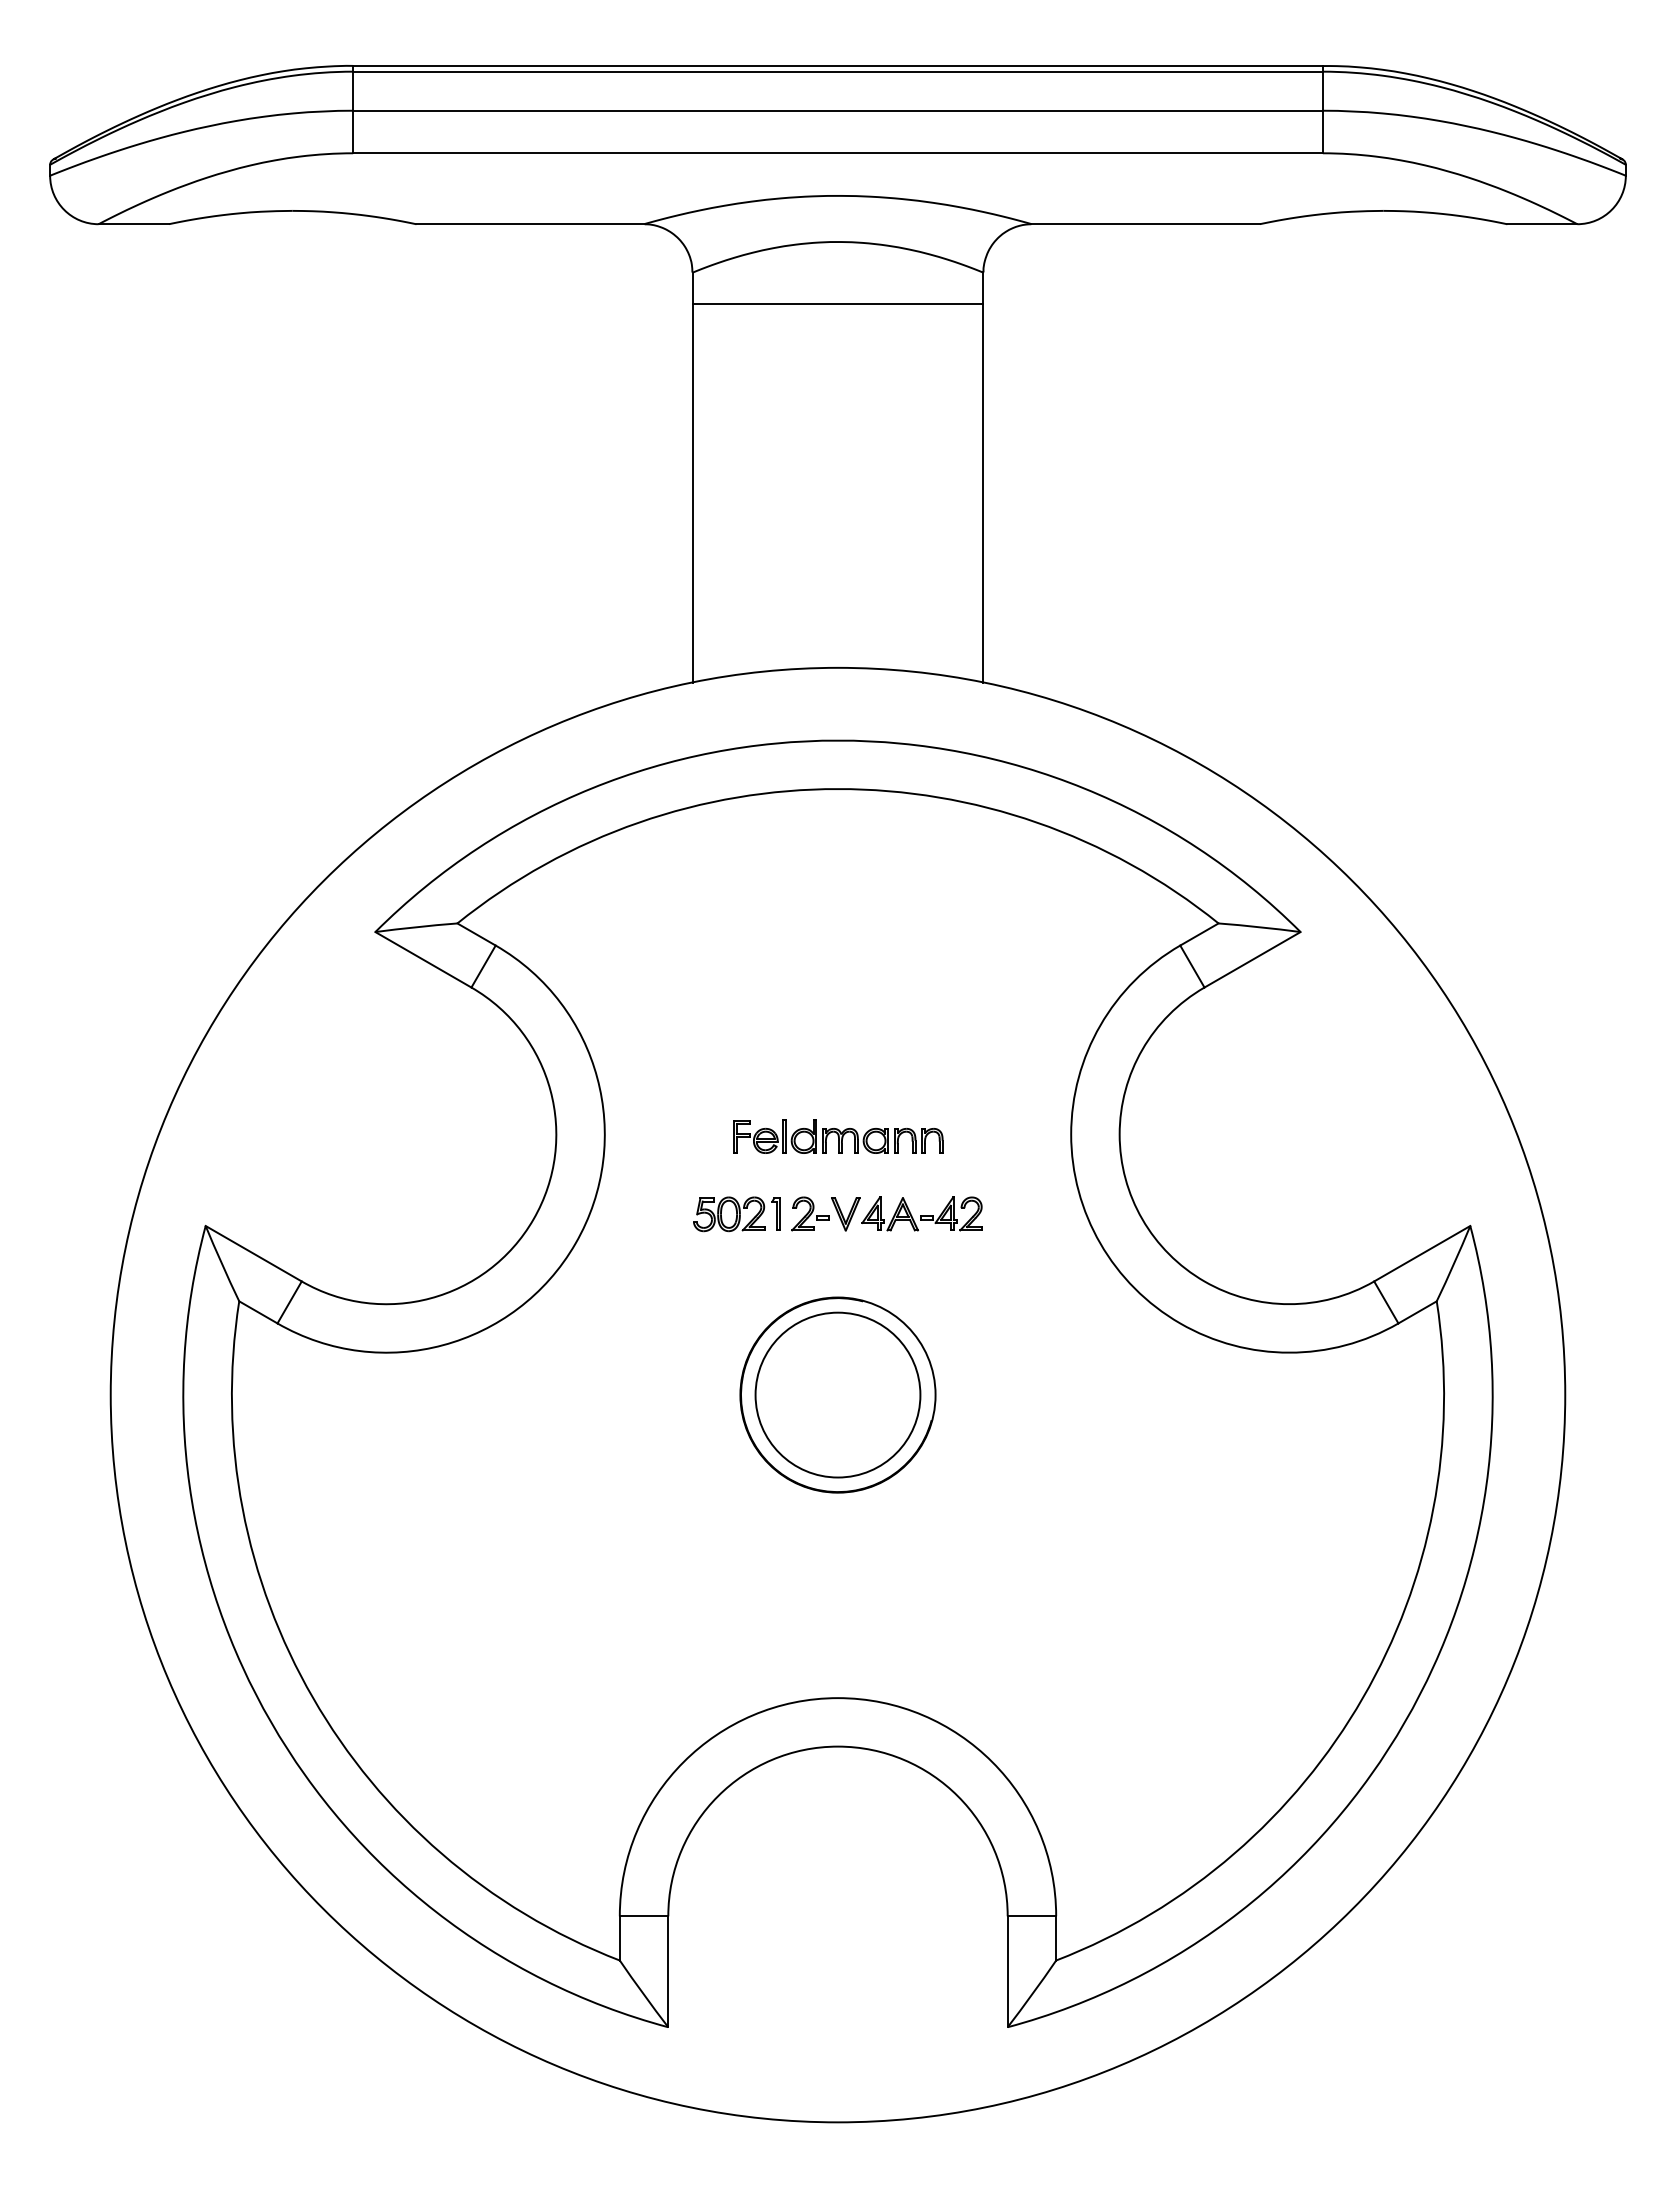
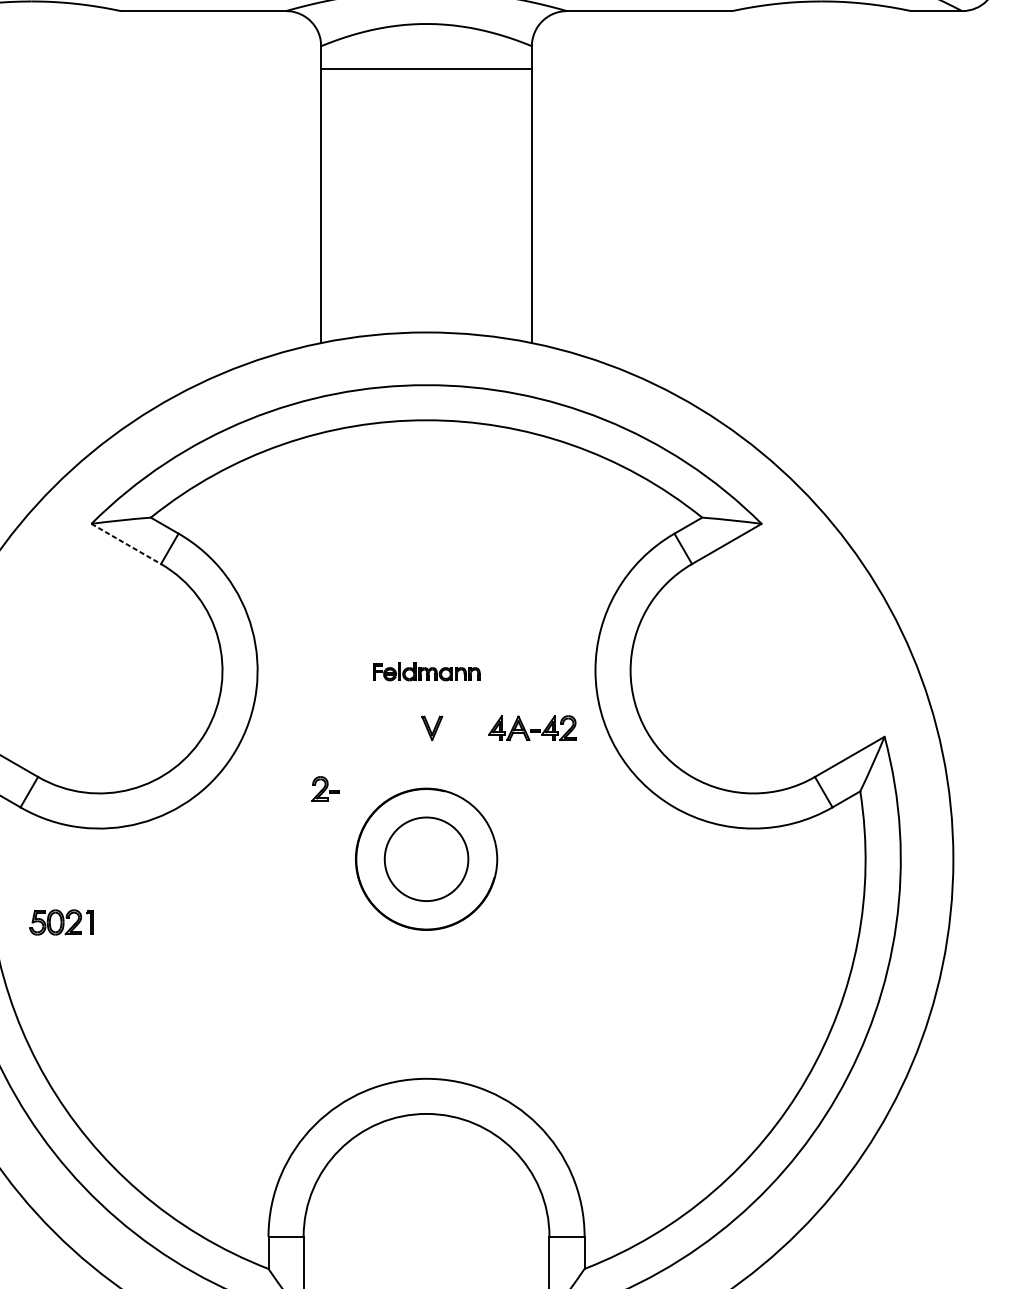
line: (423, 960) -> (126, 544), solid -> dashed
part: (838, 1136) -> (426, 671), size x0.7
part: (810, 1213) -> (325, 788), moved
part: (921, 1213) -> (531, 727), moved
part: (736, 1214) -> (61, 922), moved
circle: (837, 1394) -> (426, 858), size x0.7

